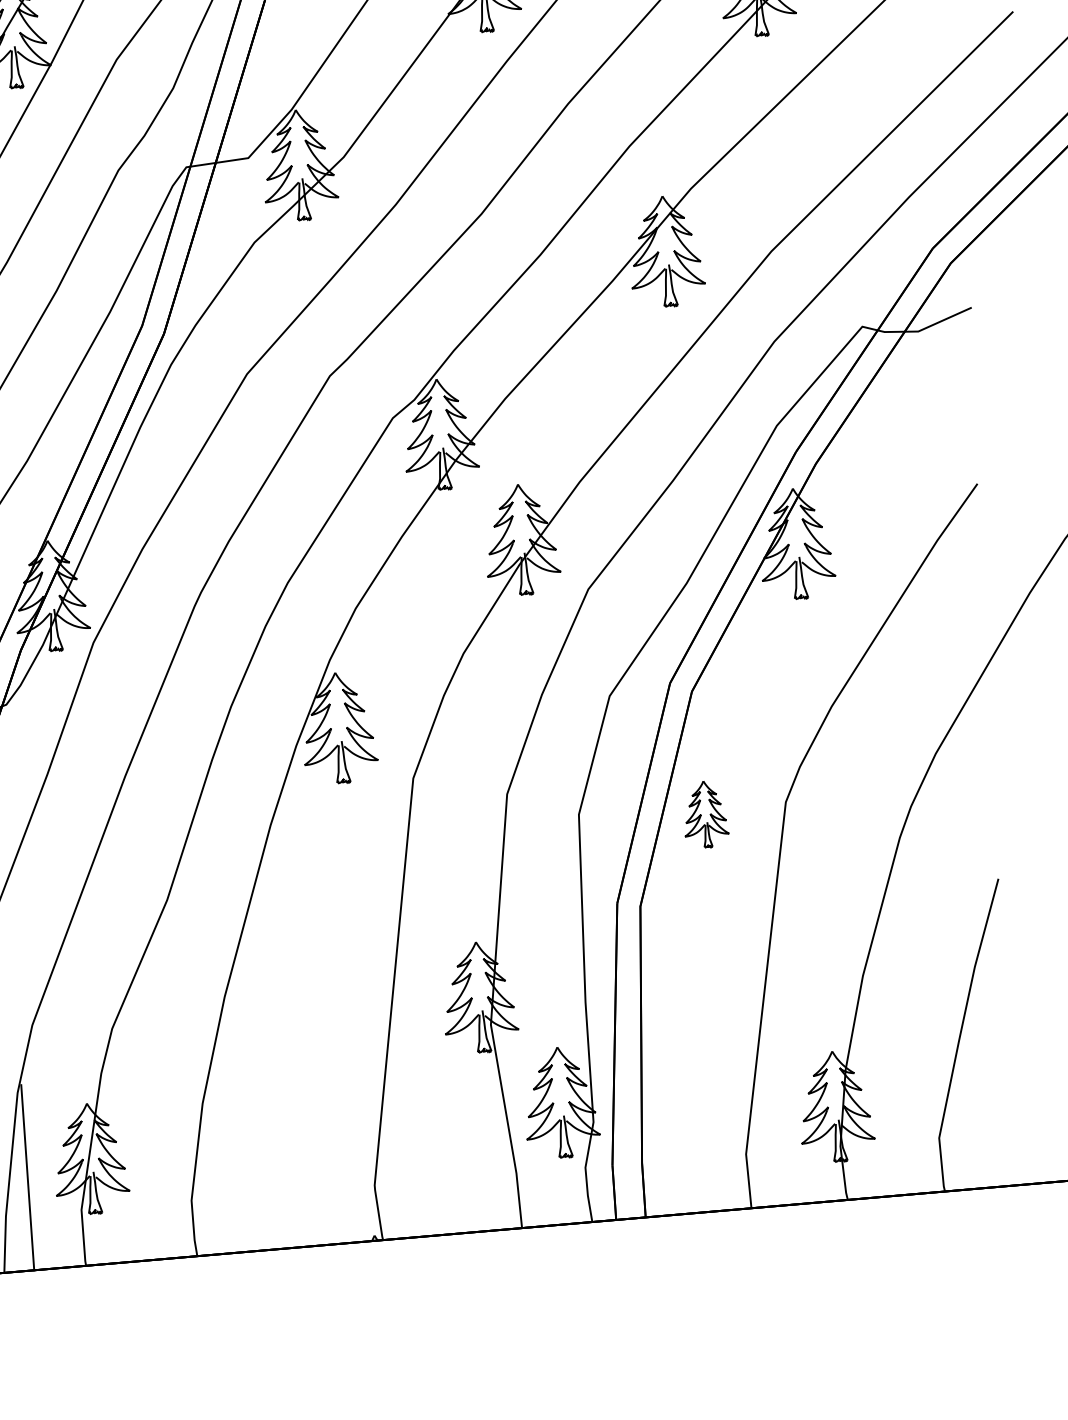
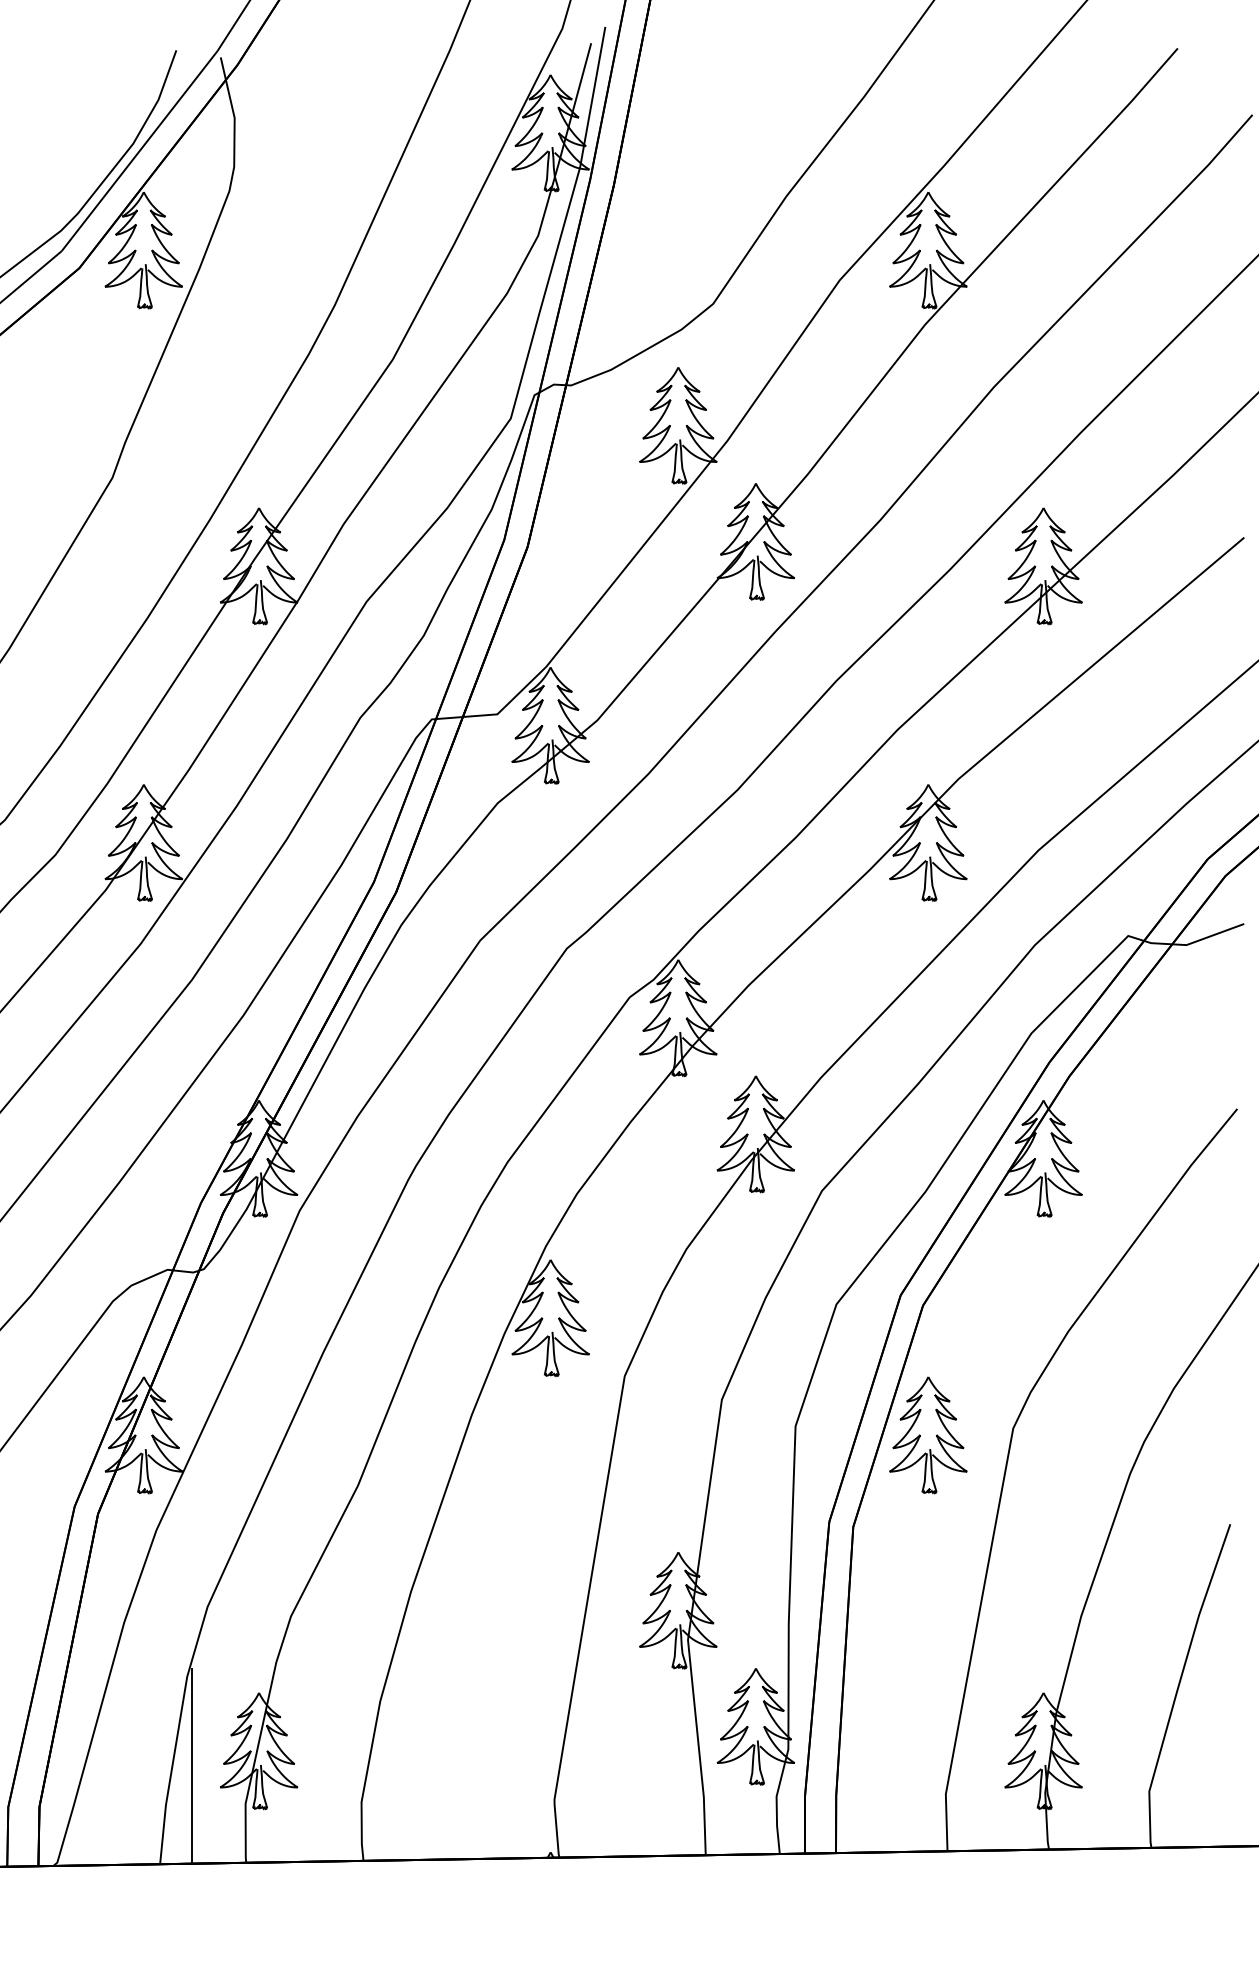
part: (705, 814) -> (928, 1435), size x1.67

